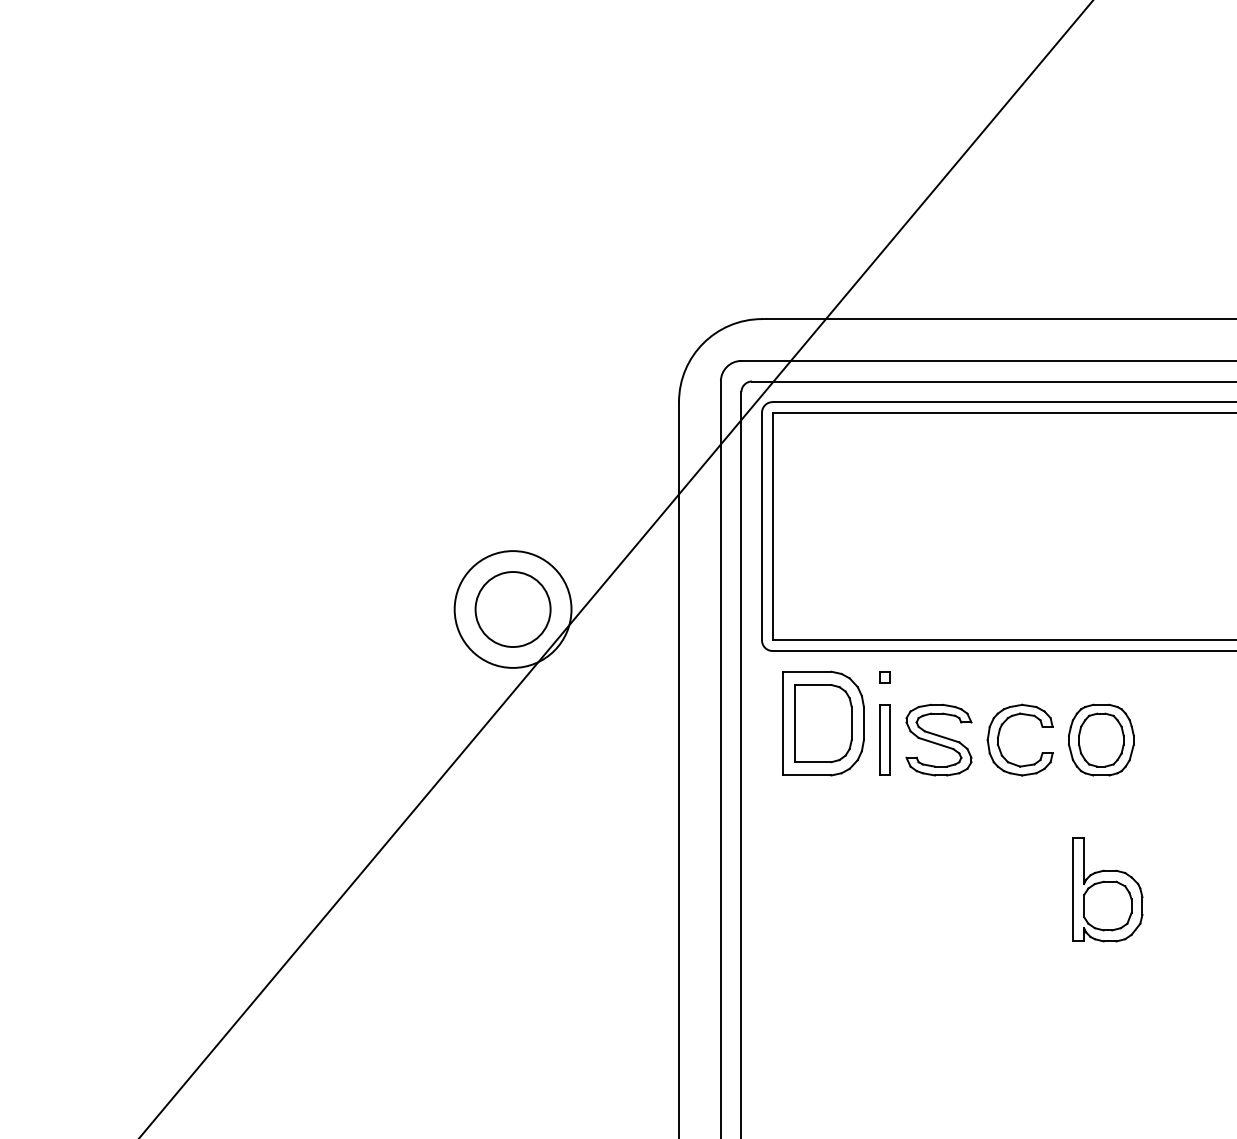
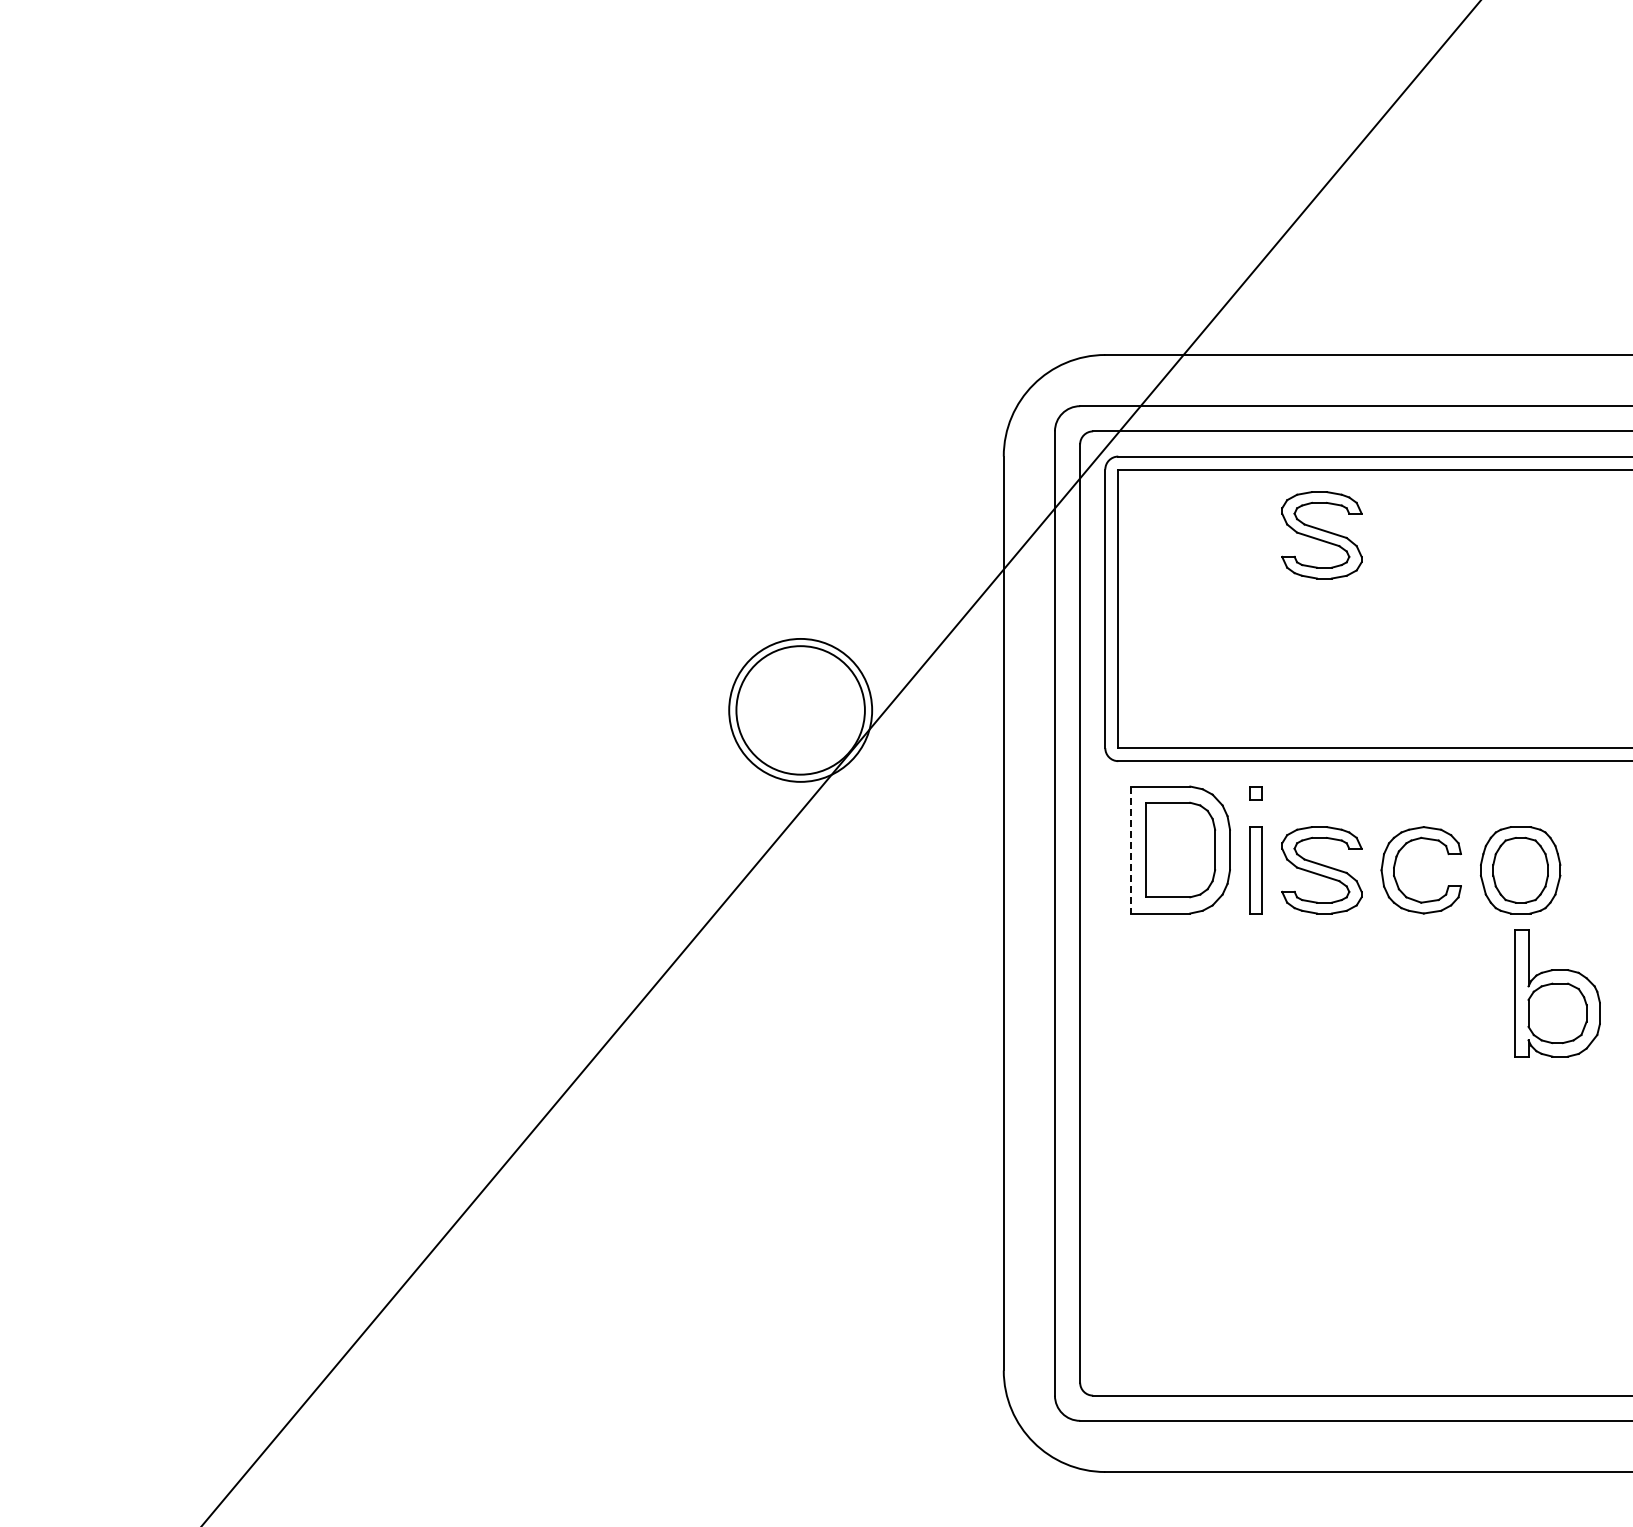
part: (938, 466) -> (1321, 535), added
circle: (512, 609) -> (800, 710), size x1.4
line: (782, 723) -> (1130, 850), solid -> dashed
part: (1107, 889) -> (1557, 993), moved

